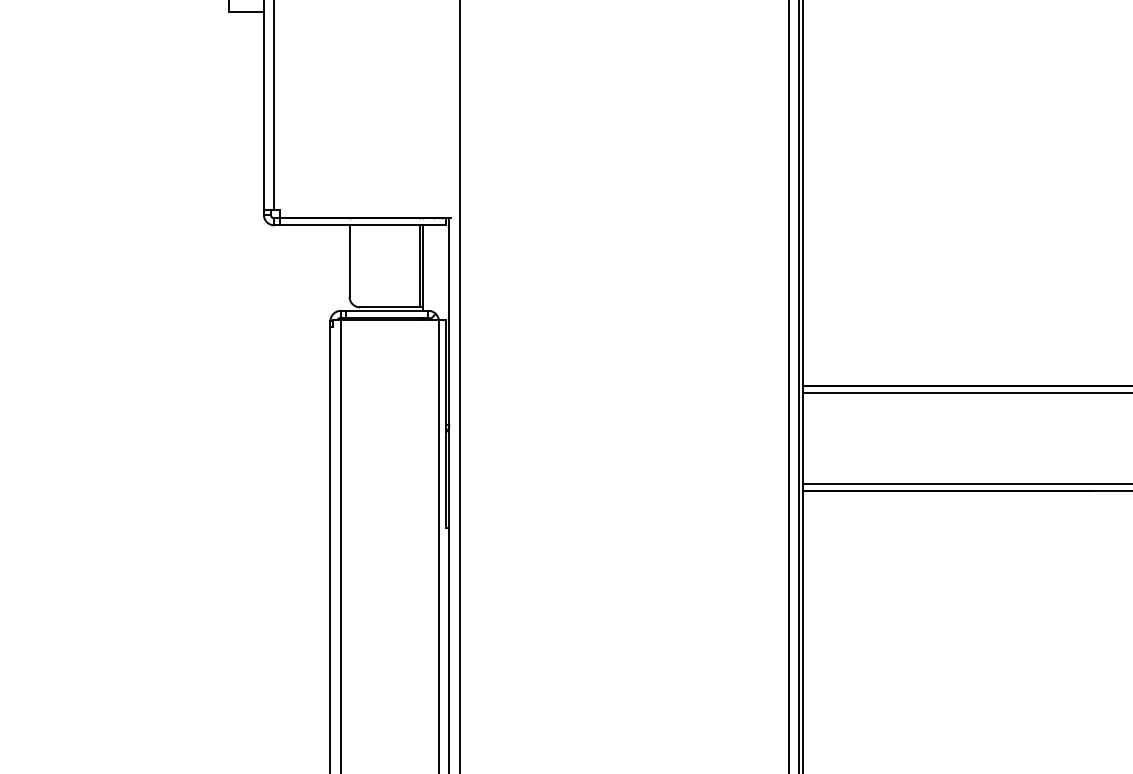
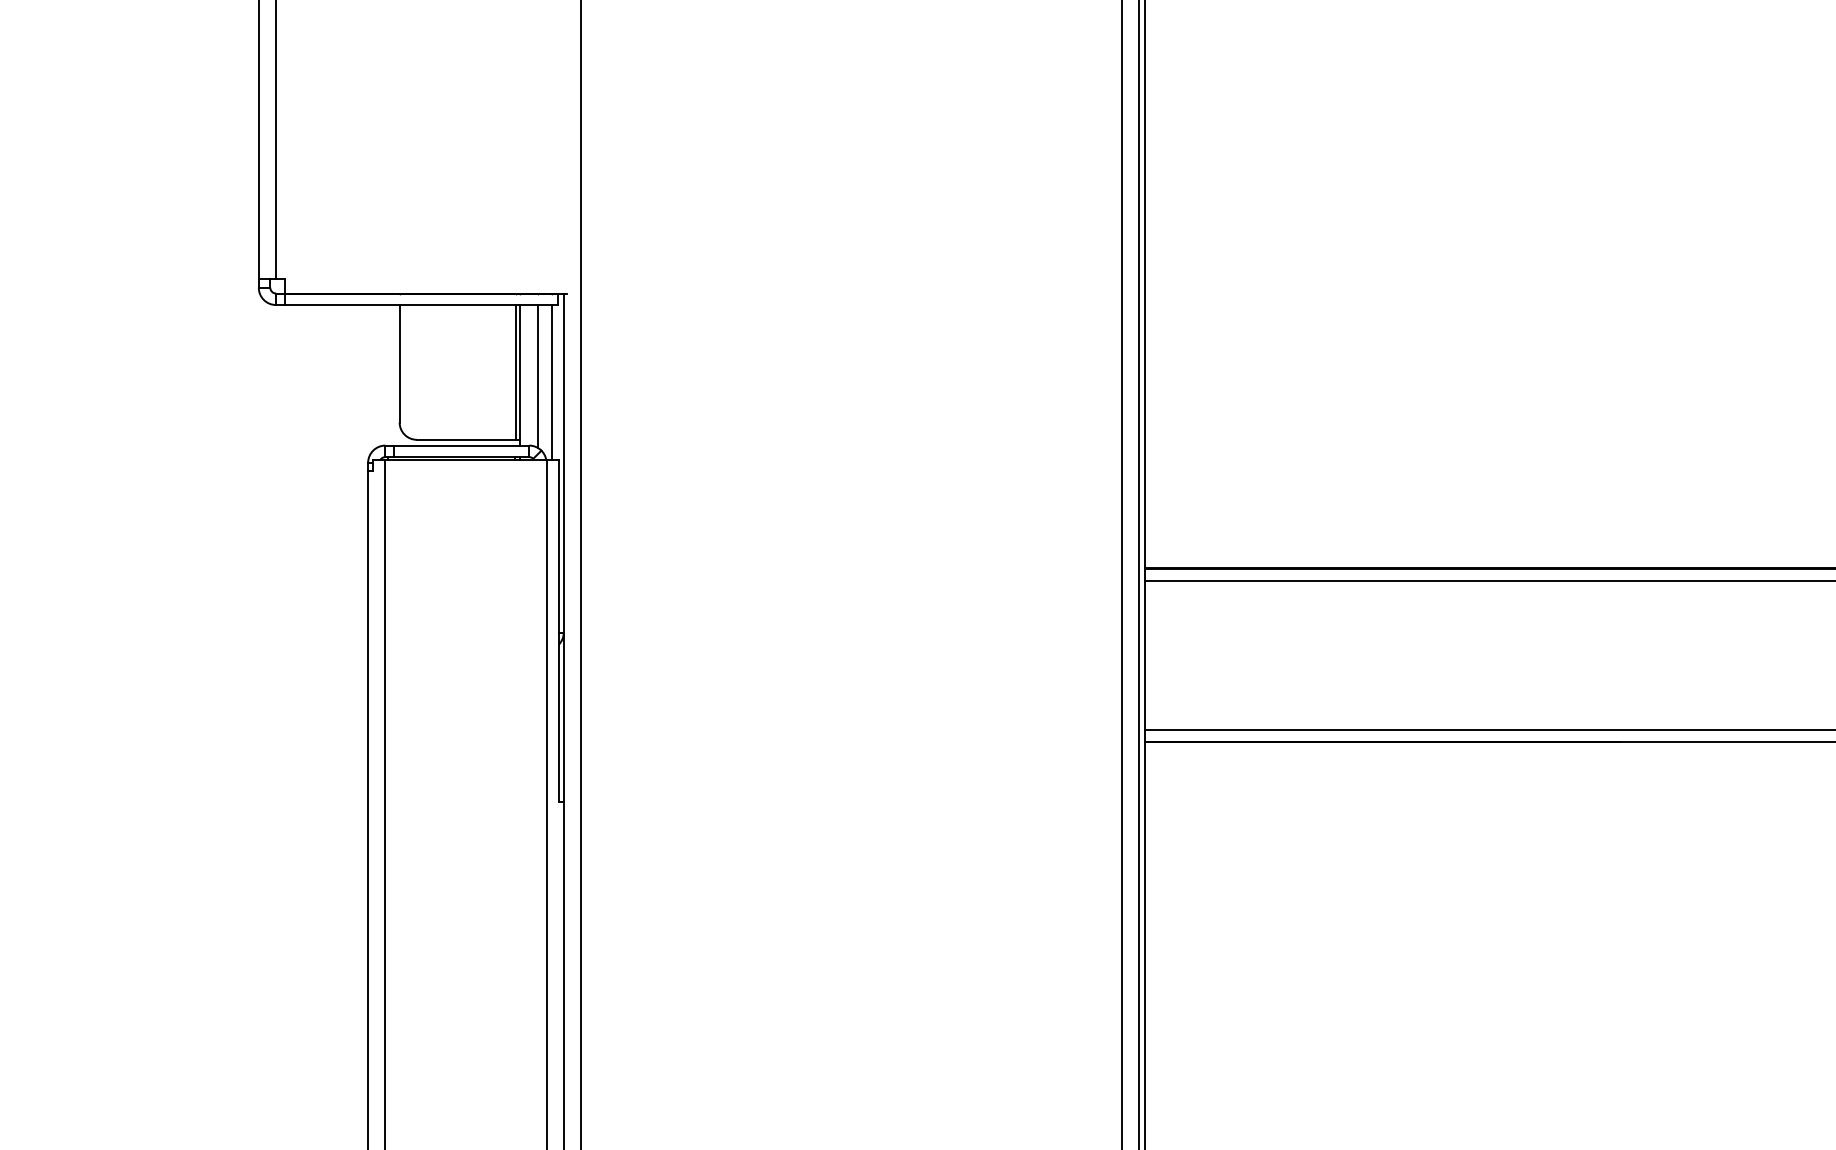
line: (433, 268) -> (537, 375), added
line: (442, 272) -> (552, 382), added

